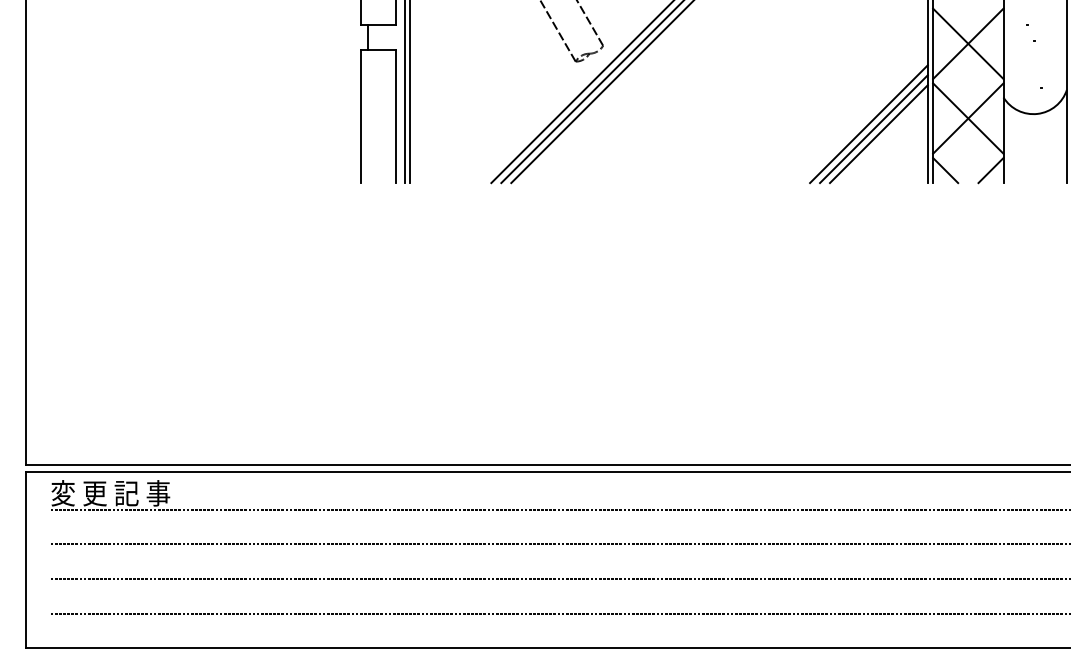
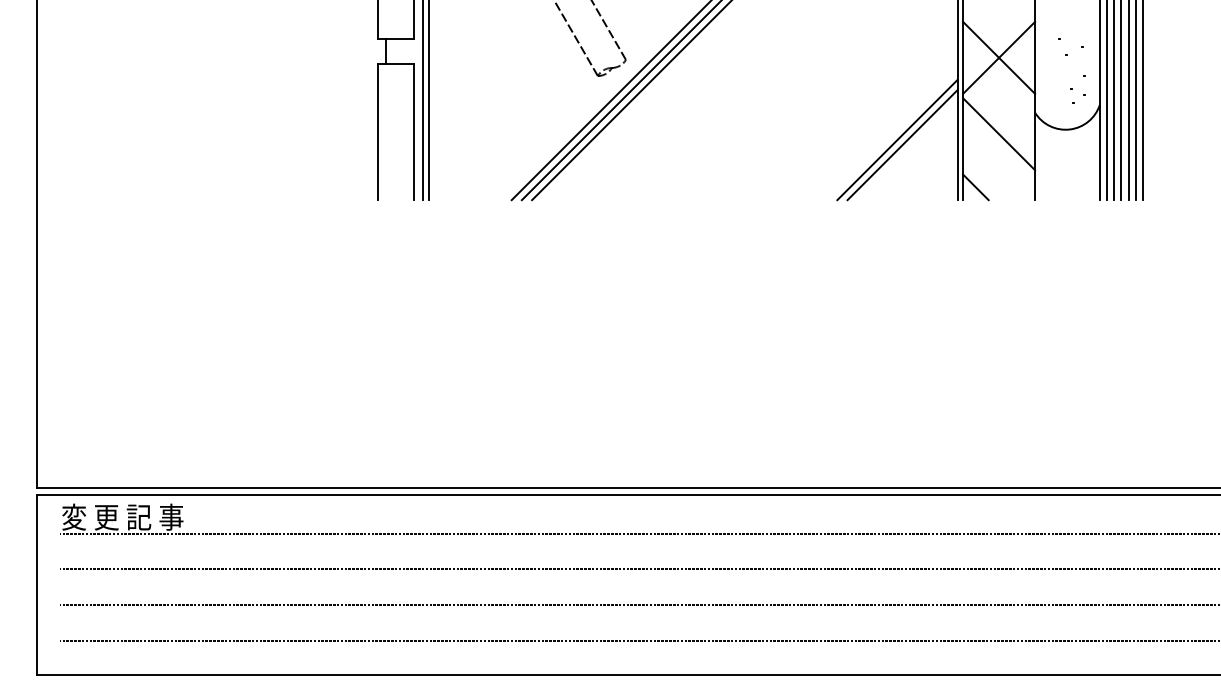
line: (968, 118) -> (999, 134), removed
line: (878, 134) -> (907, 150), removed
line: (991, 170) -> (1022, 187), removed

